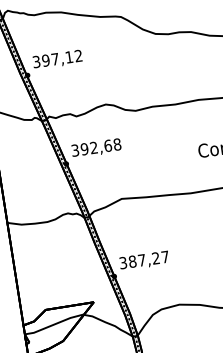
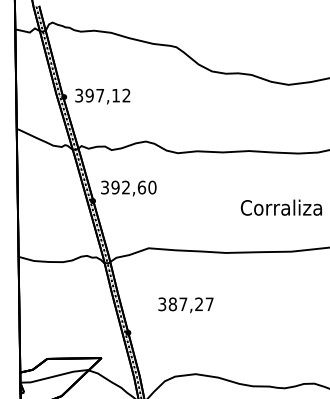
text: (57, 59) -> (102, 96), moved
text: (117, 144) -> (152, 187), 392,68 -> 392,60
text: (144, 261) -> (185, 305), moved

